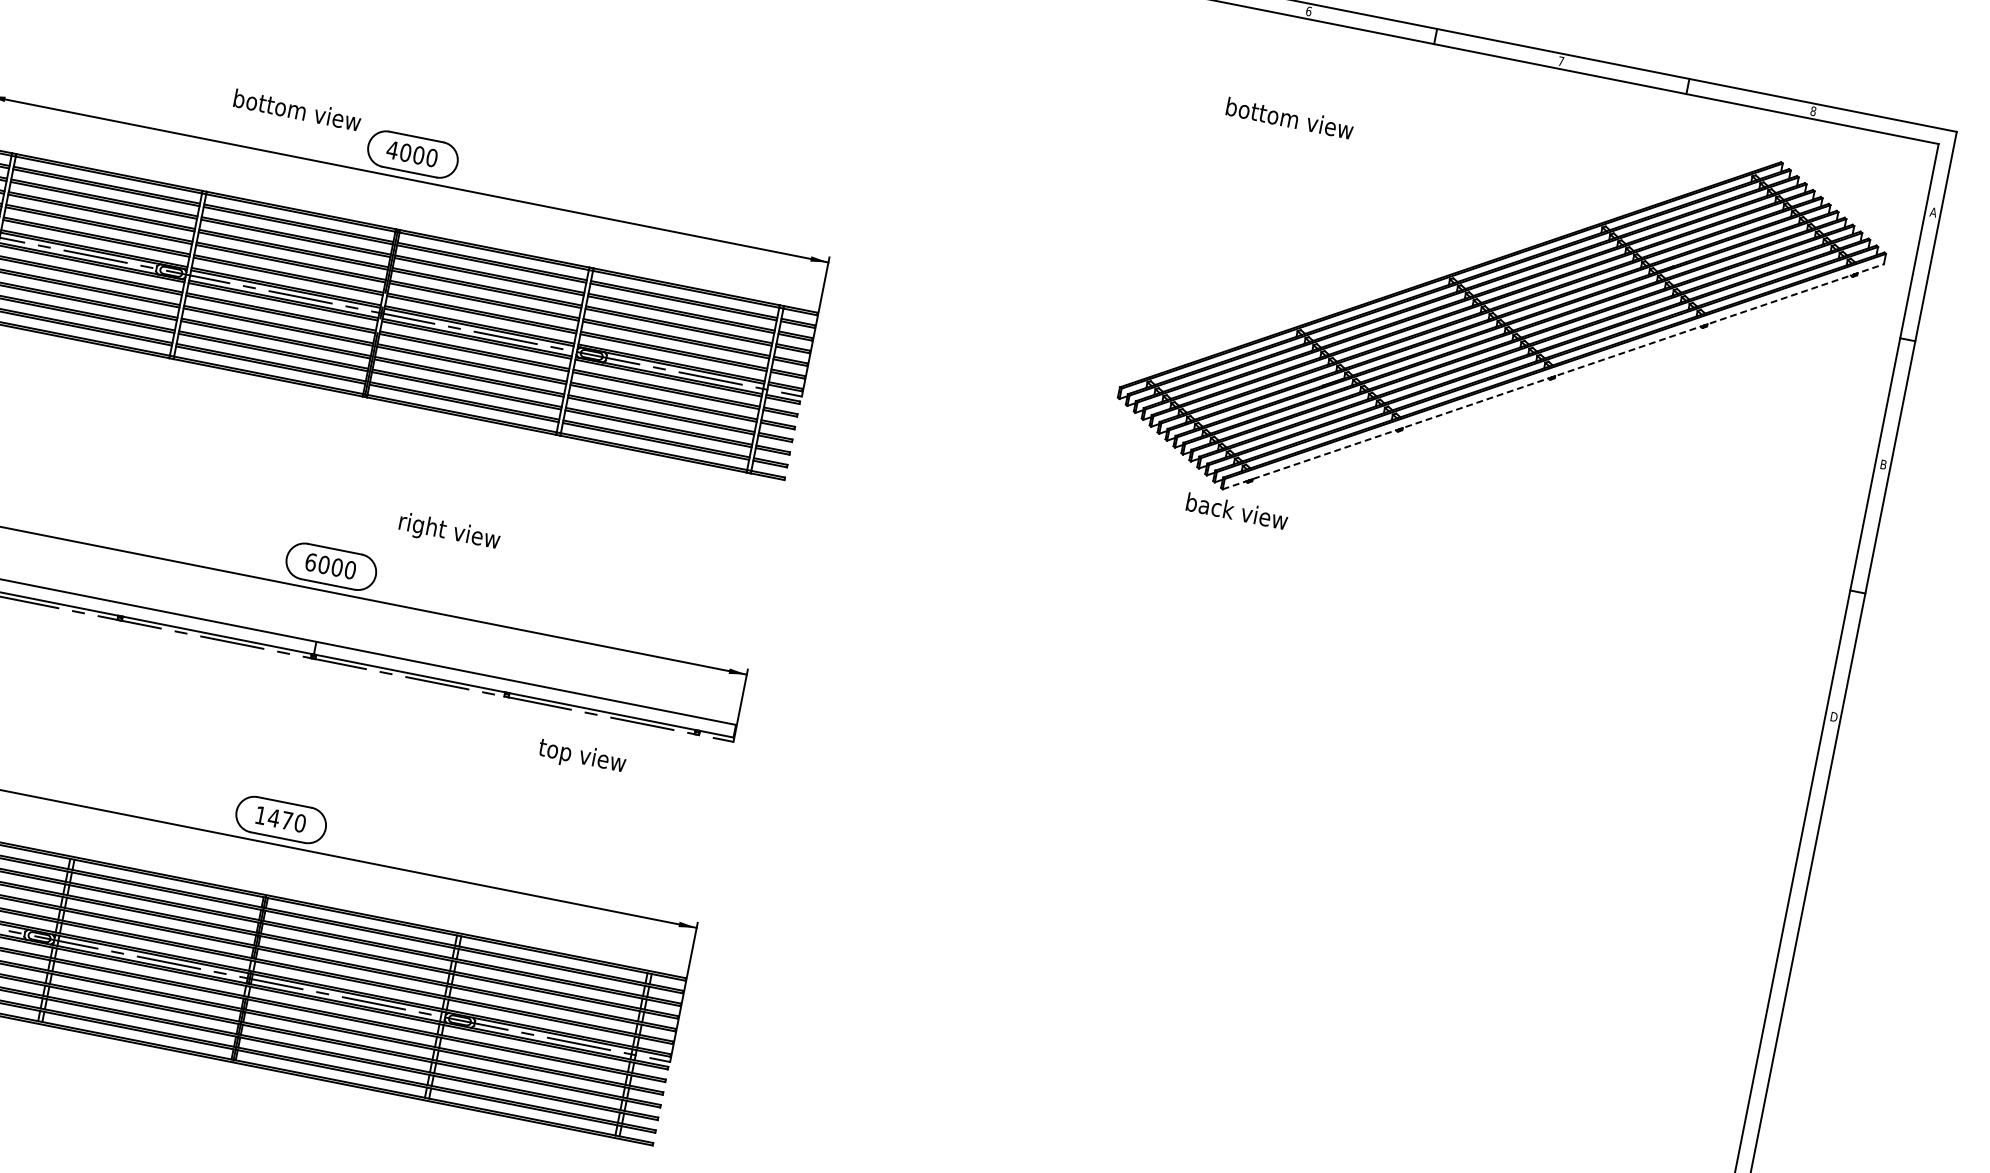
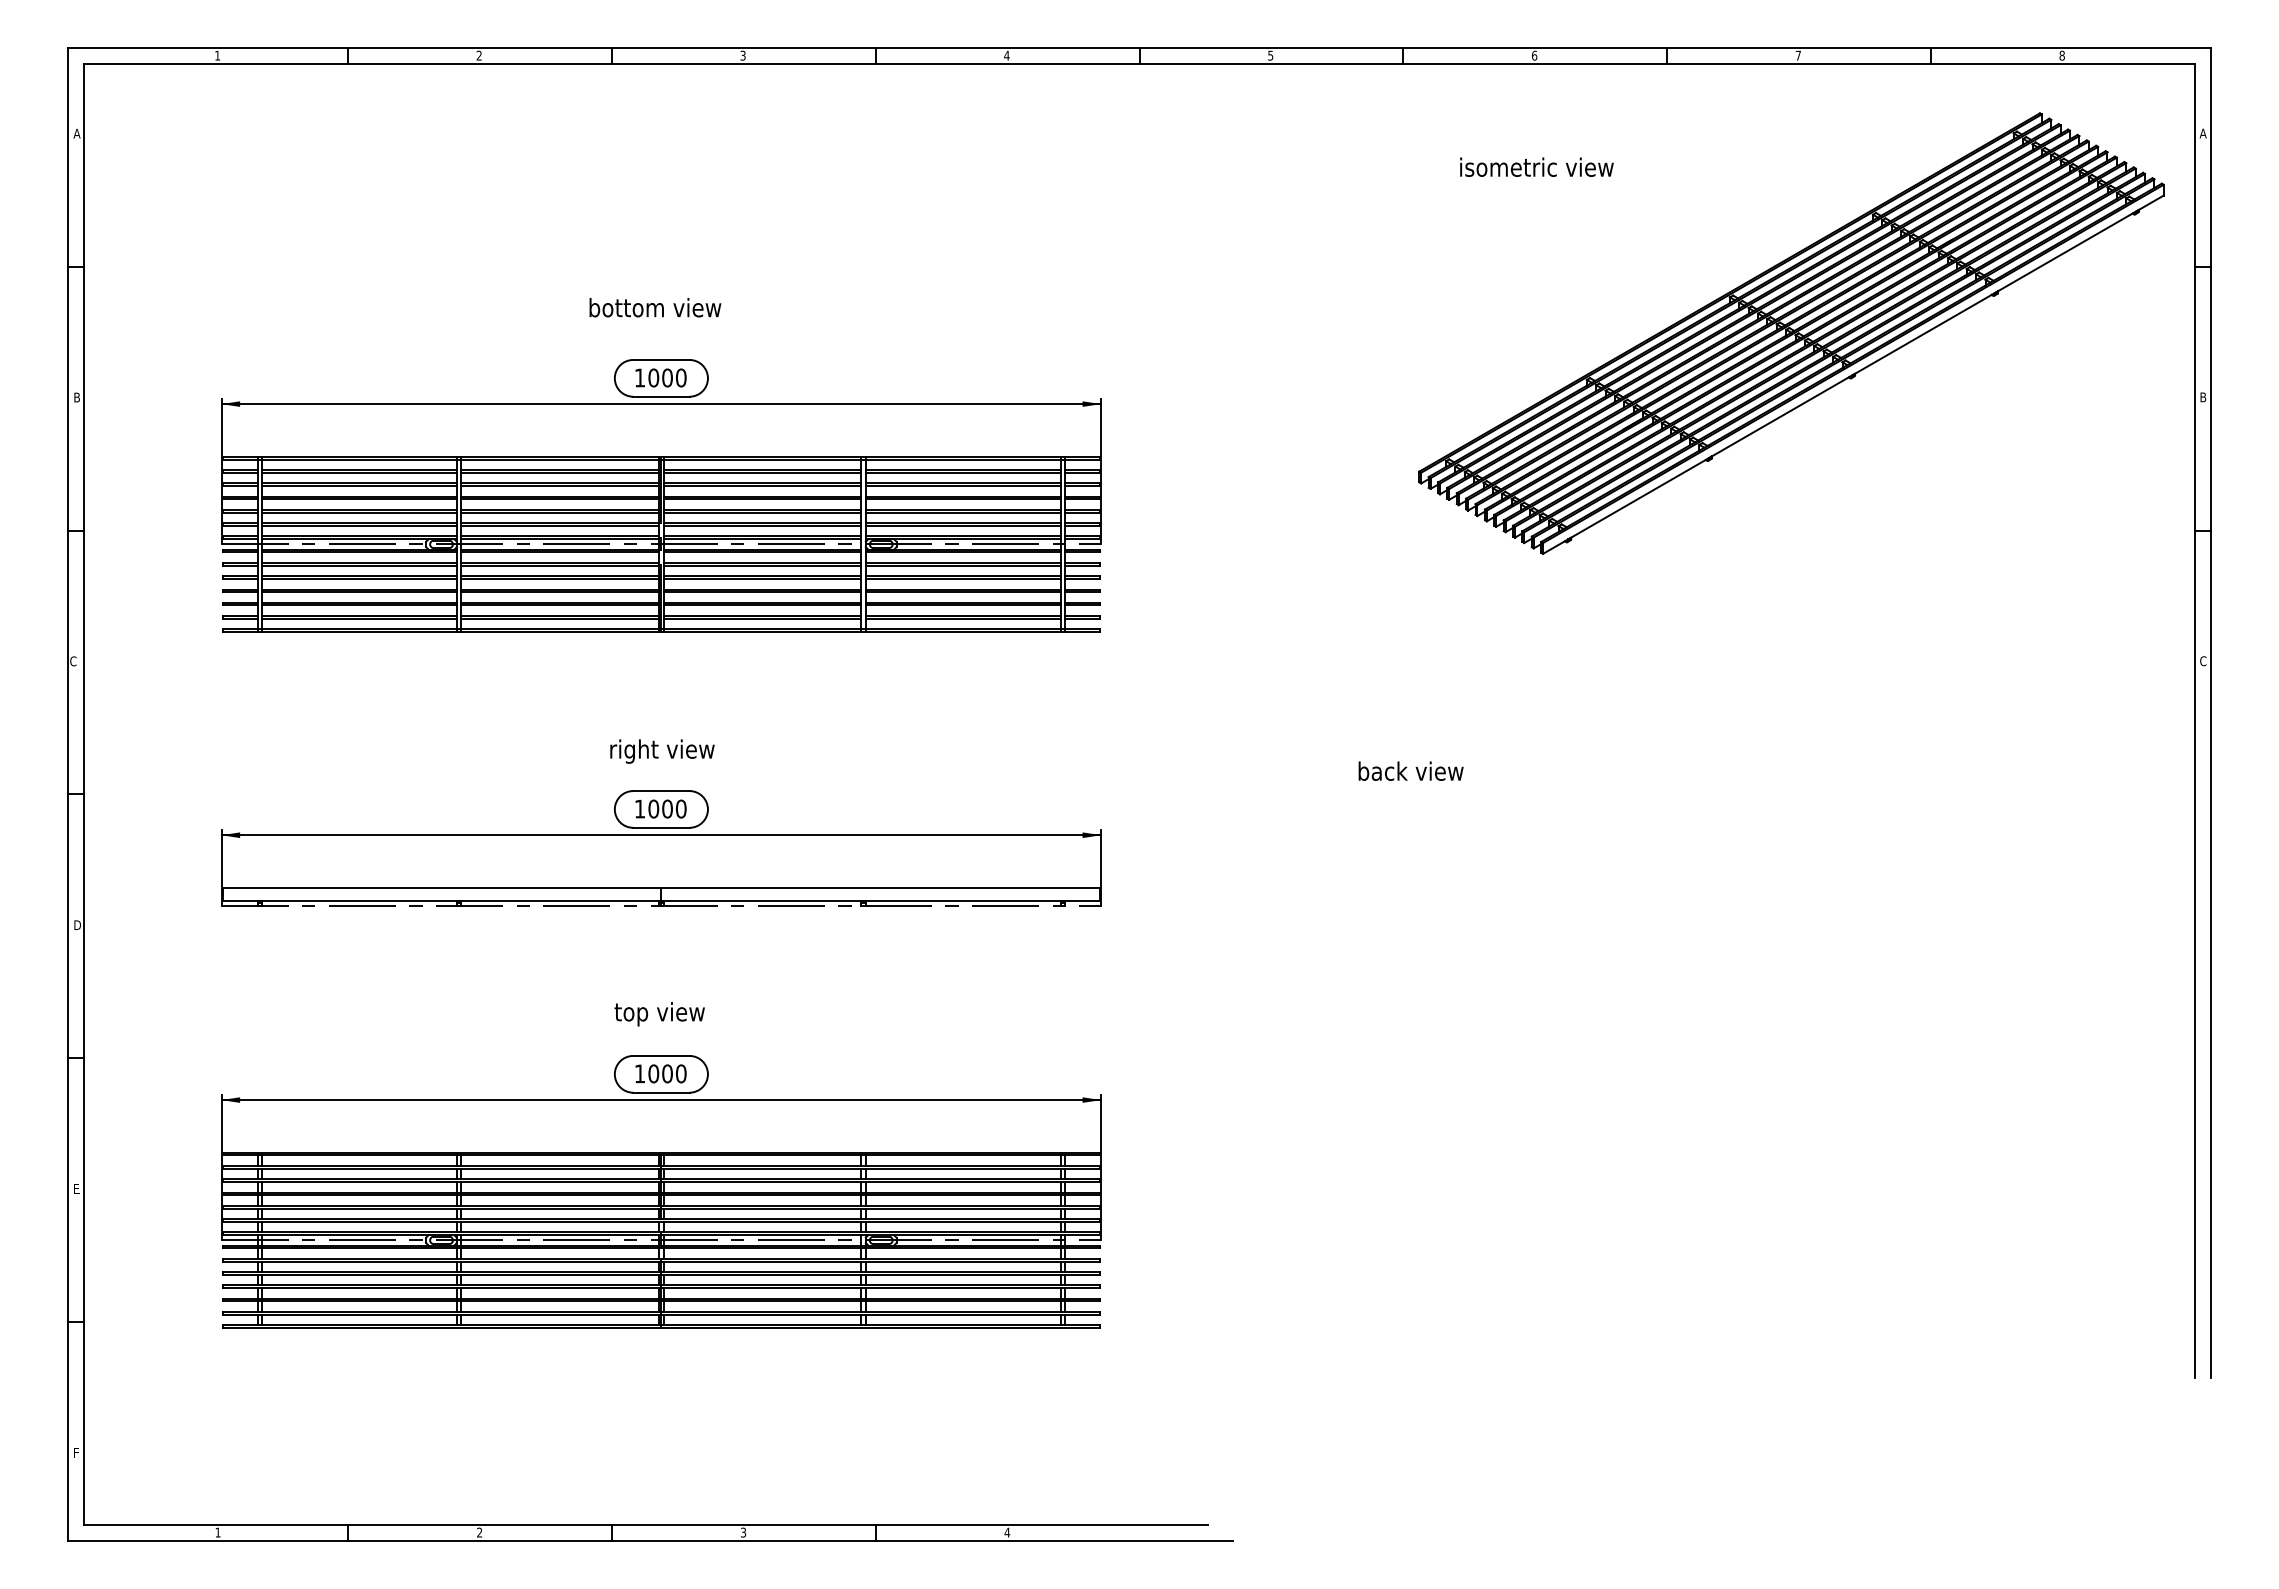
text: (297, 110) -> (655, 307), moved
text: (1289, 117) -> (1536, 166), bottom view -> isometric view
text: (392, 149) -> (639, 377), 4000 -> 1000
line: (1553, 376) -> (1853, 374), dashed -> solid
text: (1236, 510) -> (1410, 770), moved
text: (449, 532) -> (662, 751), moved
text: (310, 561) -> (639, 808), 6000 -> 1000
text: (1833, 717) -> (2203, 661), D -> C
text: (581, 757) -> (659, 1014), moved
text: (280, 819) -> (660, 1073), 1470 -> 1000

